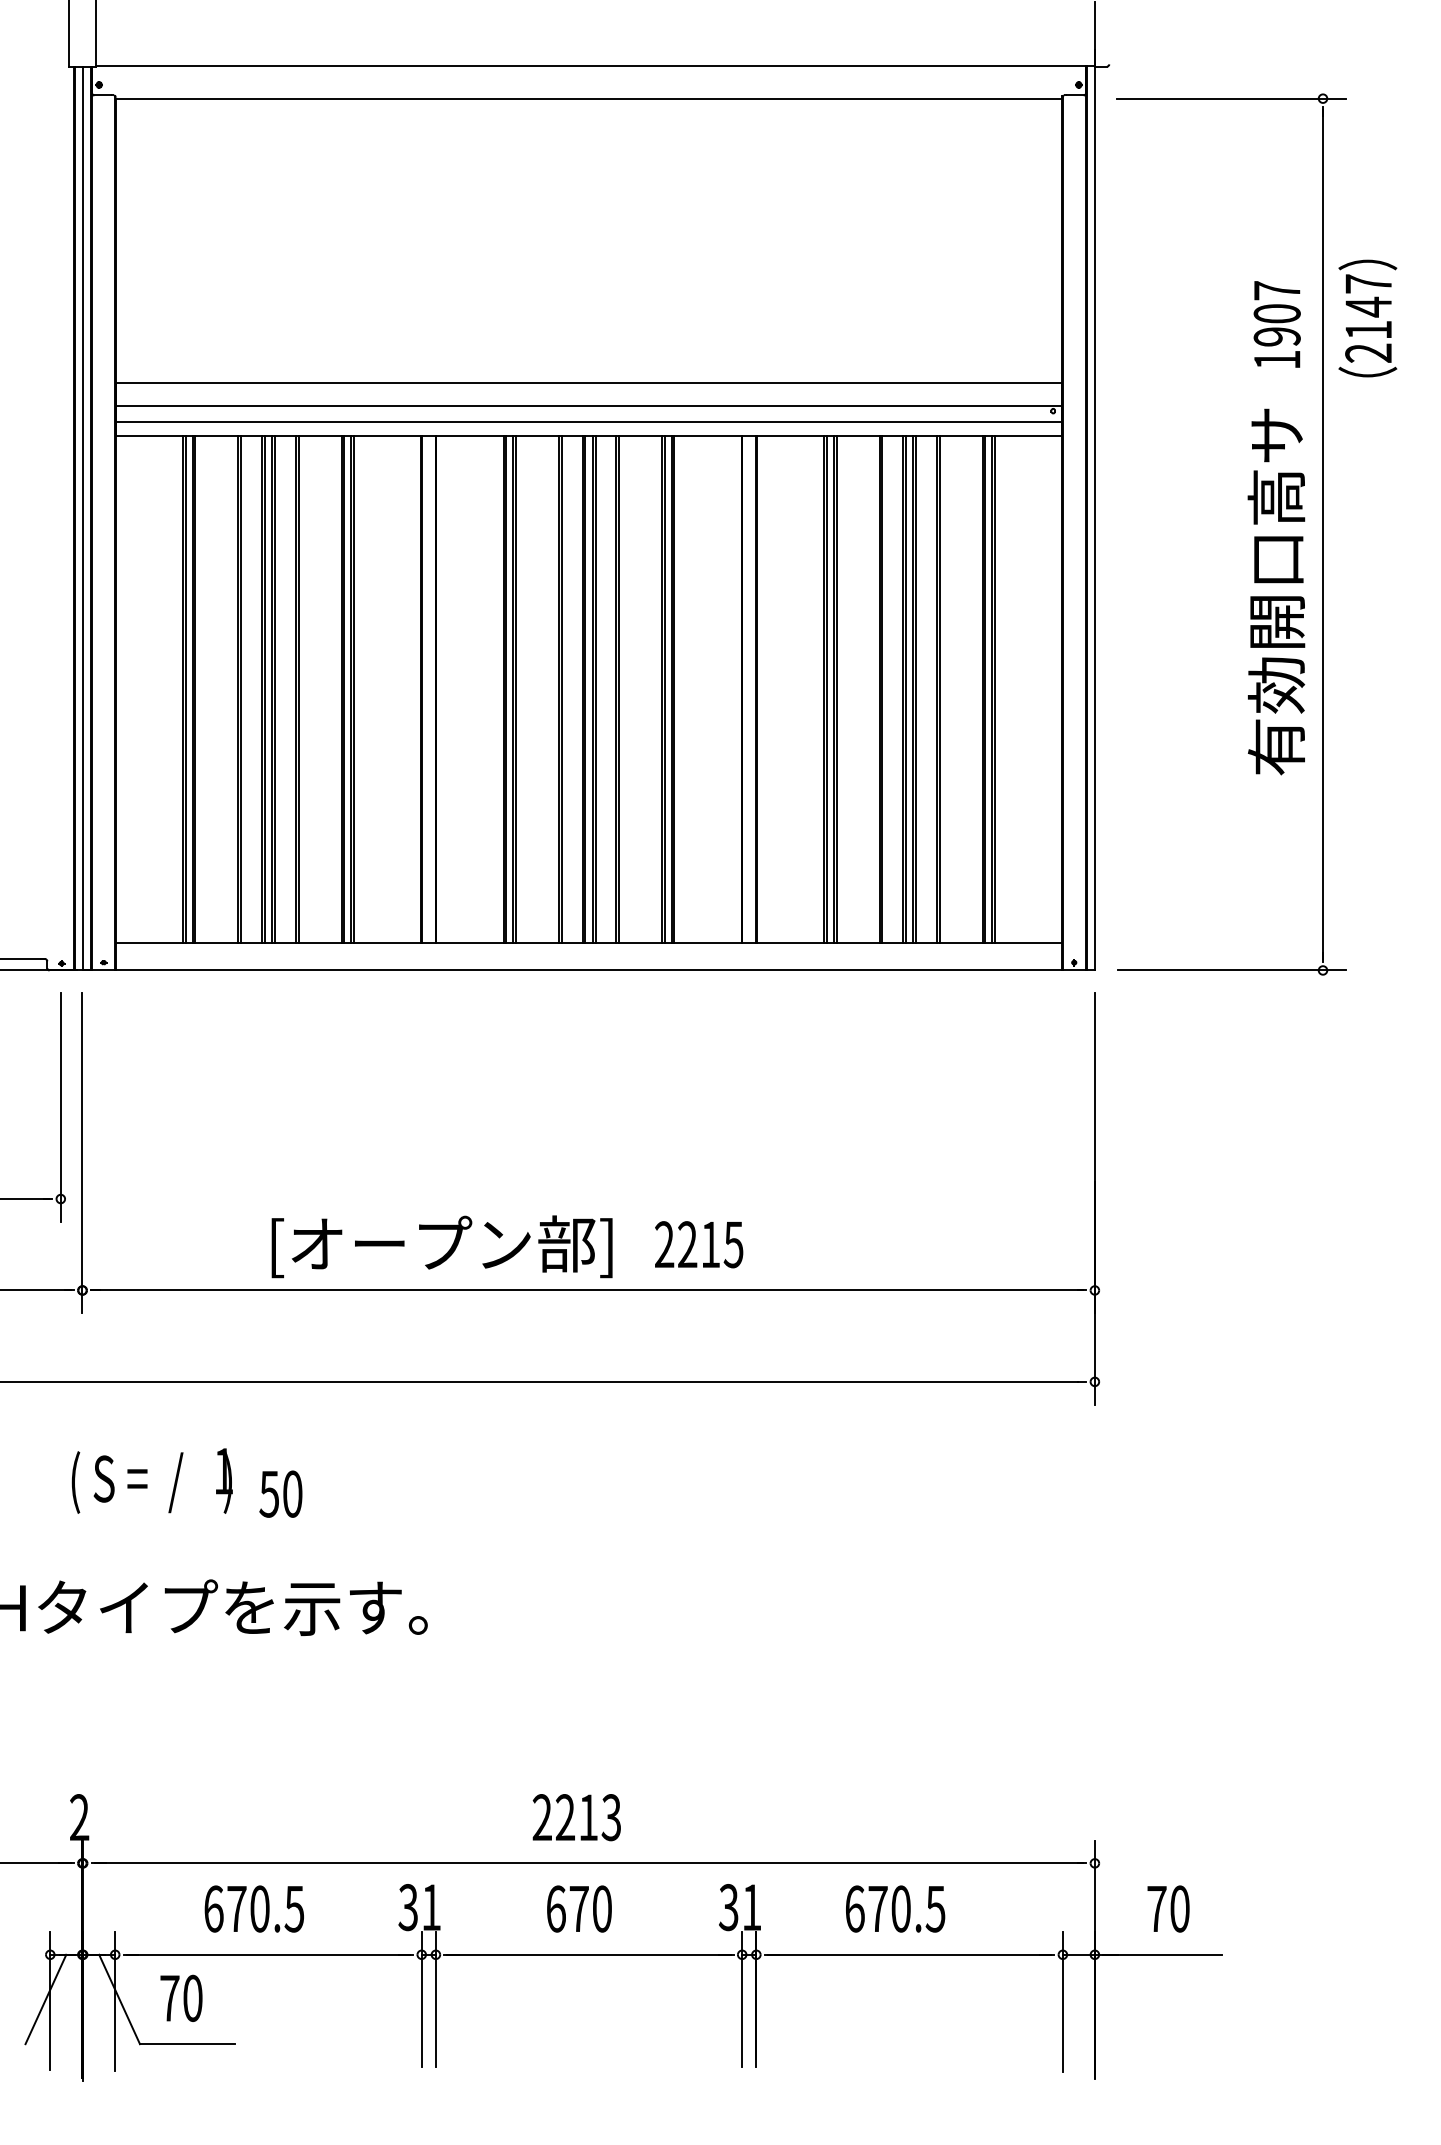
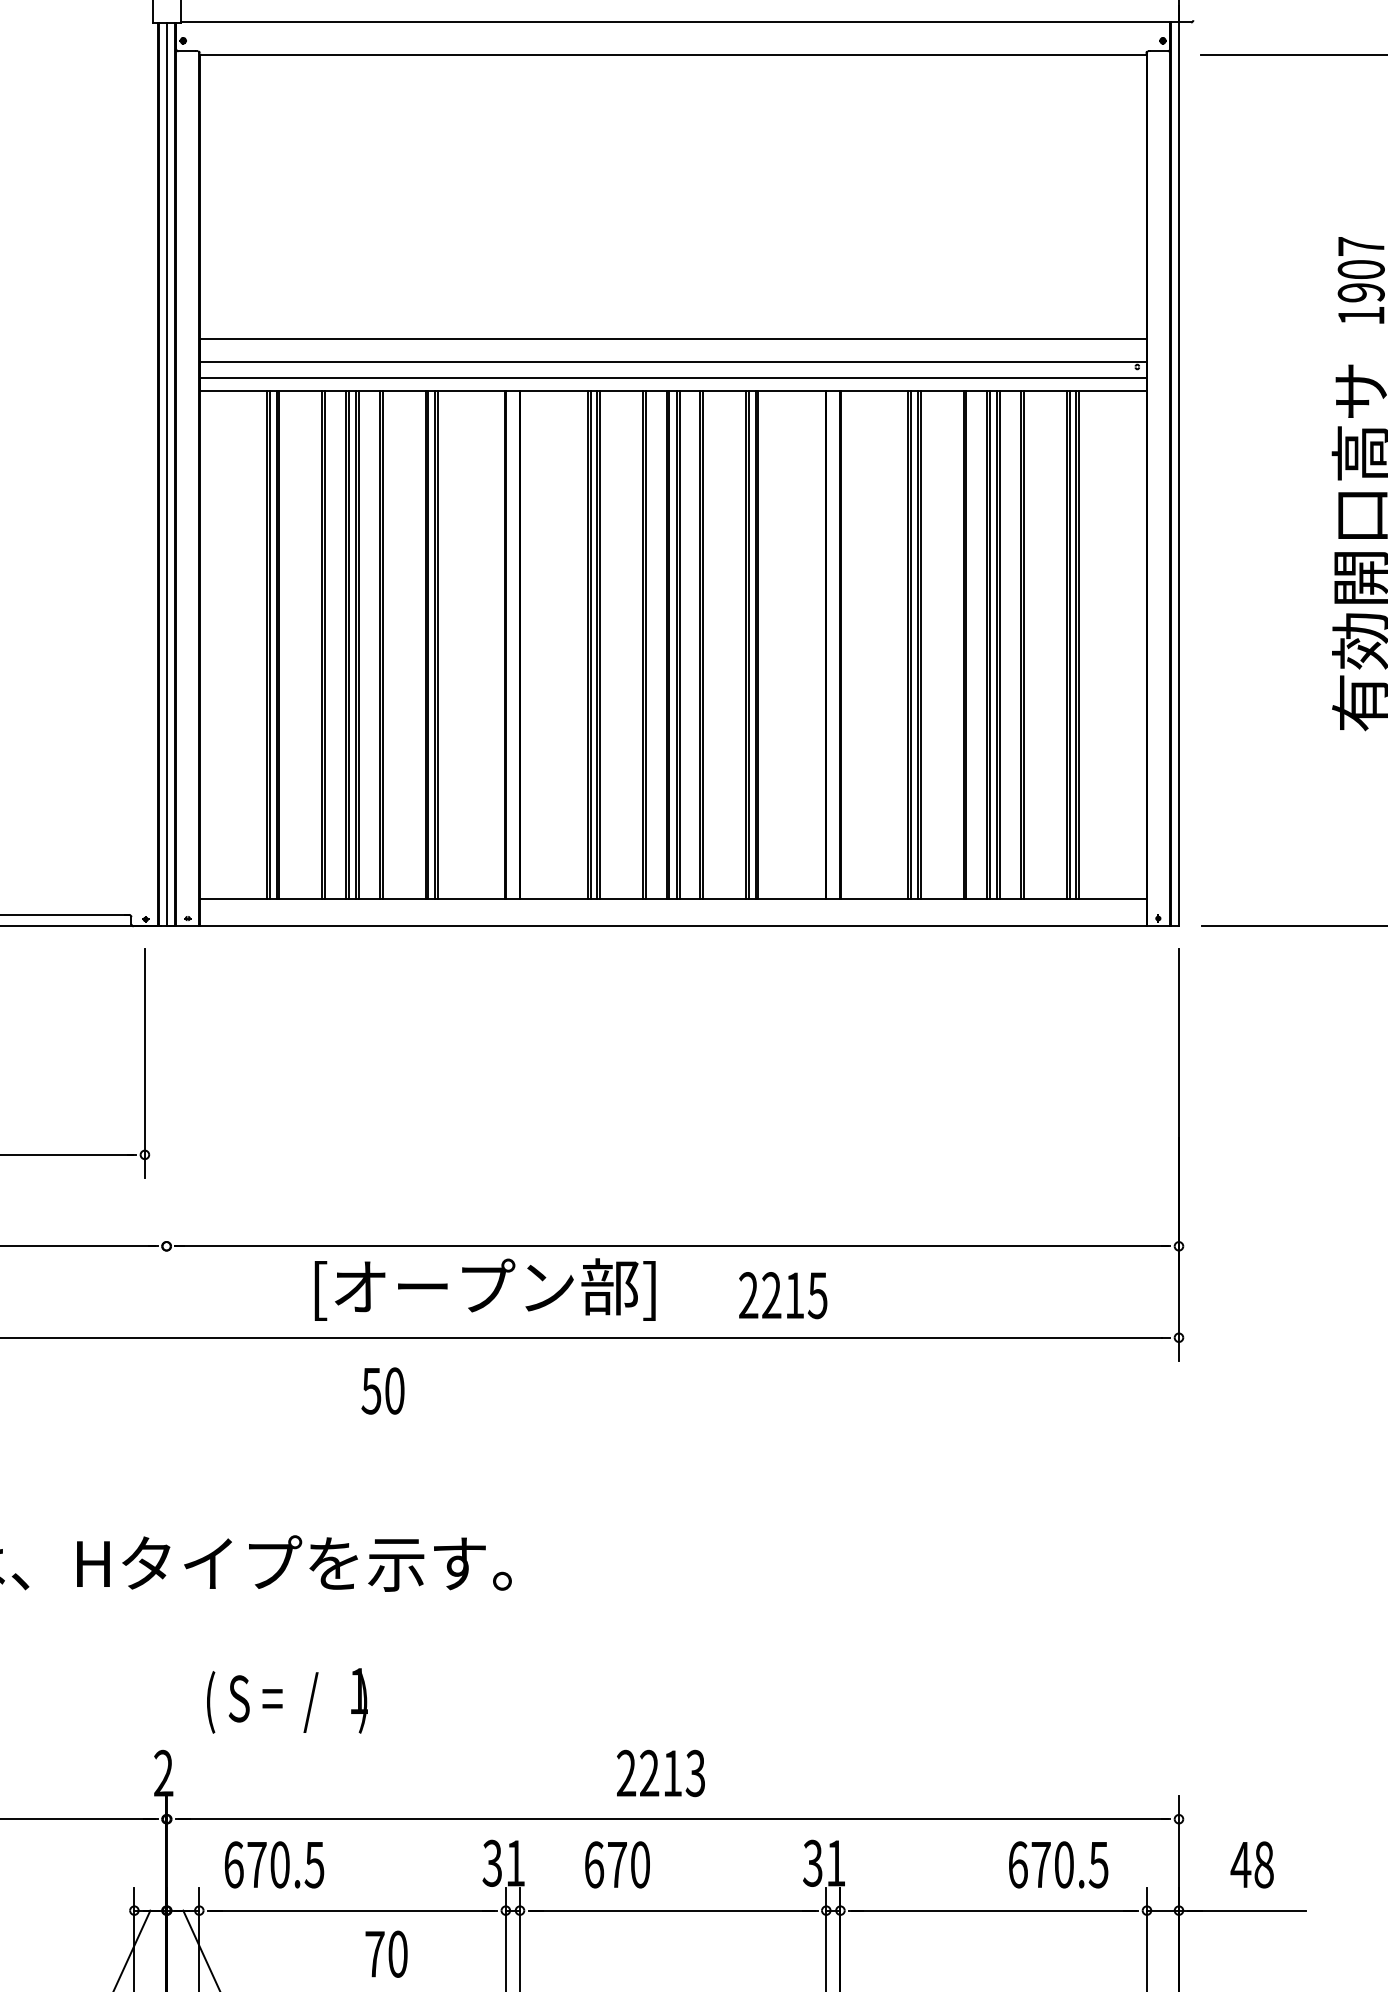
line: (82, 1153) -> (166, 1109), removed
text: (699, 1244) -> (783, 1295), moved
text: (441, 1246) -> (484, 1289), moved
text: (151, 1480) -> (286, 1700), moved
text: (280, 1493) -> (382, 1390), moved
text: (253, 1908) -> (273, 1864), moved
text: (579, 1908) -> (617, 1864), moved
text: (895, 1908) -> (1058, 1864), moved
text: (1167, 1908) -> (1251, 1864), 70 -> 48
text: (181, 1997) -> (386, 1953), moved

